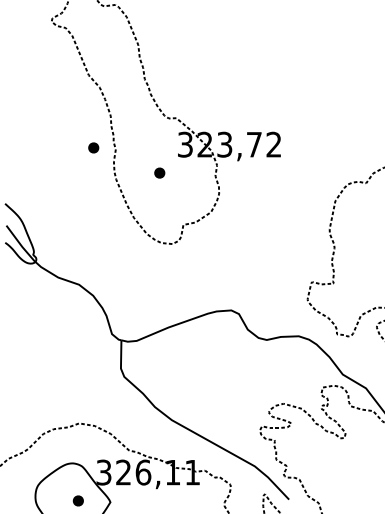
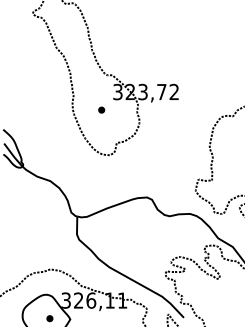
part: (93, 146) -> (59, 93), removed

